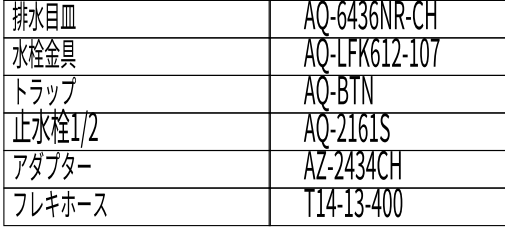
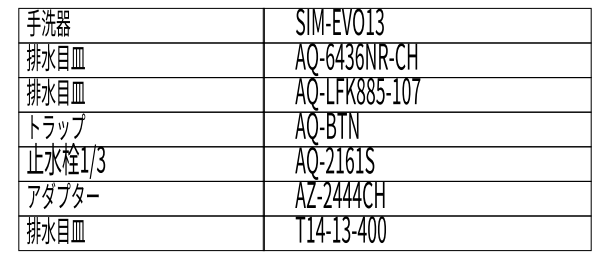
text: (43, 52) -> (55, 91), 水栓金具 -> 排水目皿
text: (385, 52) -> (370, 91), AQ-LFK612-107 -> AQ-LFK885-107
text: (93, 127) -> (101, 160), 1/2 -> 1/3
text: (359, 165) -> (346, 195), AZ-2434CH -> AZ-2444CH
text: (59, 203) -> (70, 230), フレキホース -> 排水目皿

